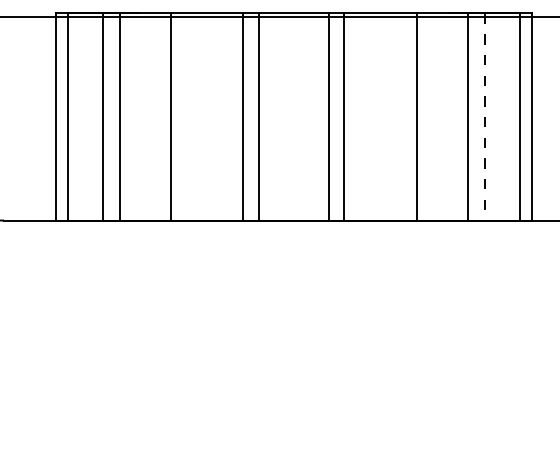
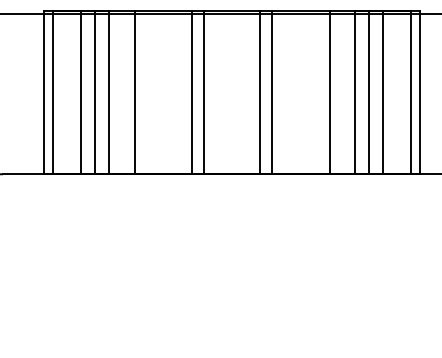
line: (138, 116) -> (109, 92), added
line: (449, 116) -> (354, 92), added
line: (484, 117) -> (382, 92), dashed -> solid

